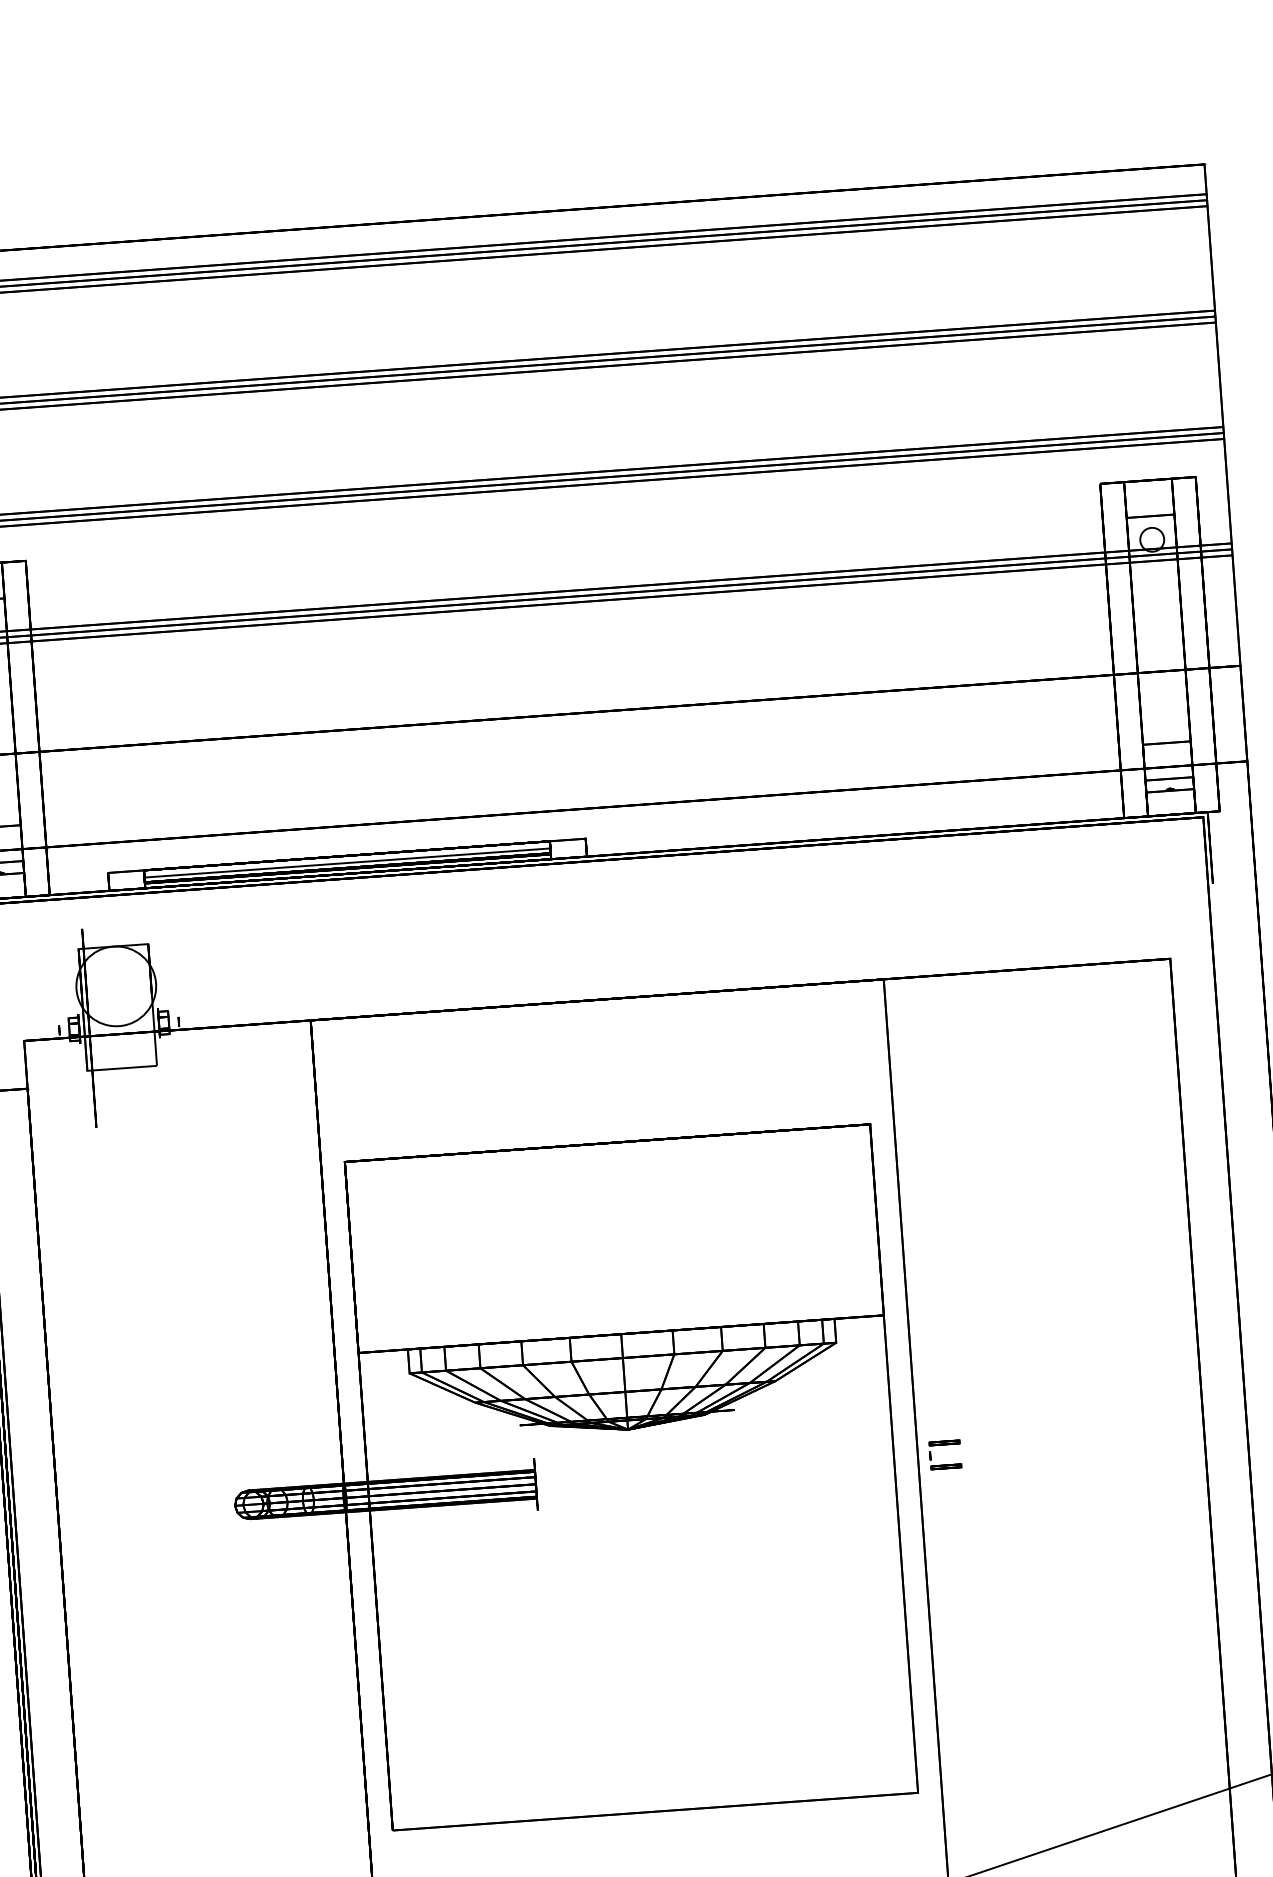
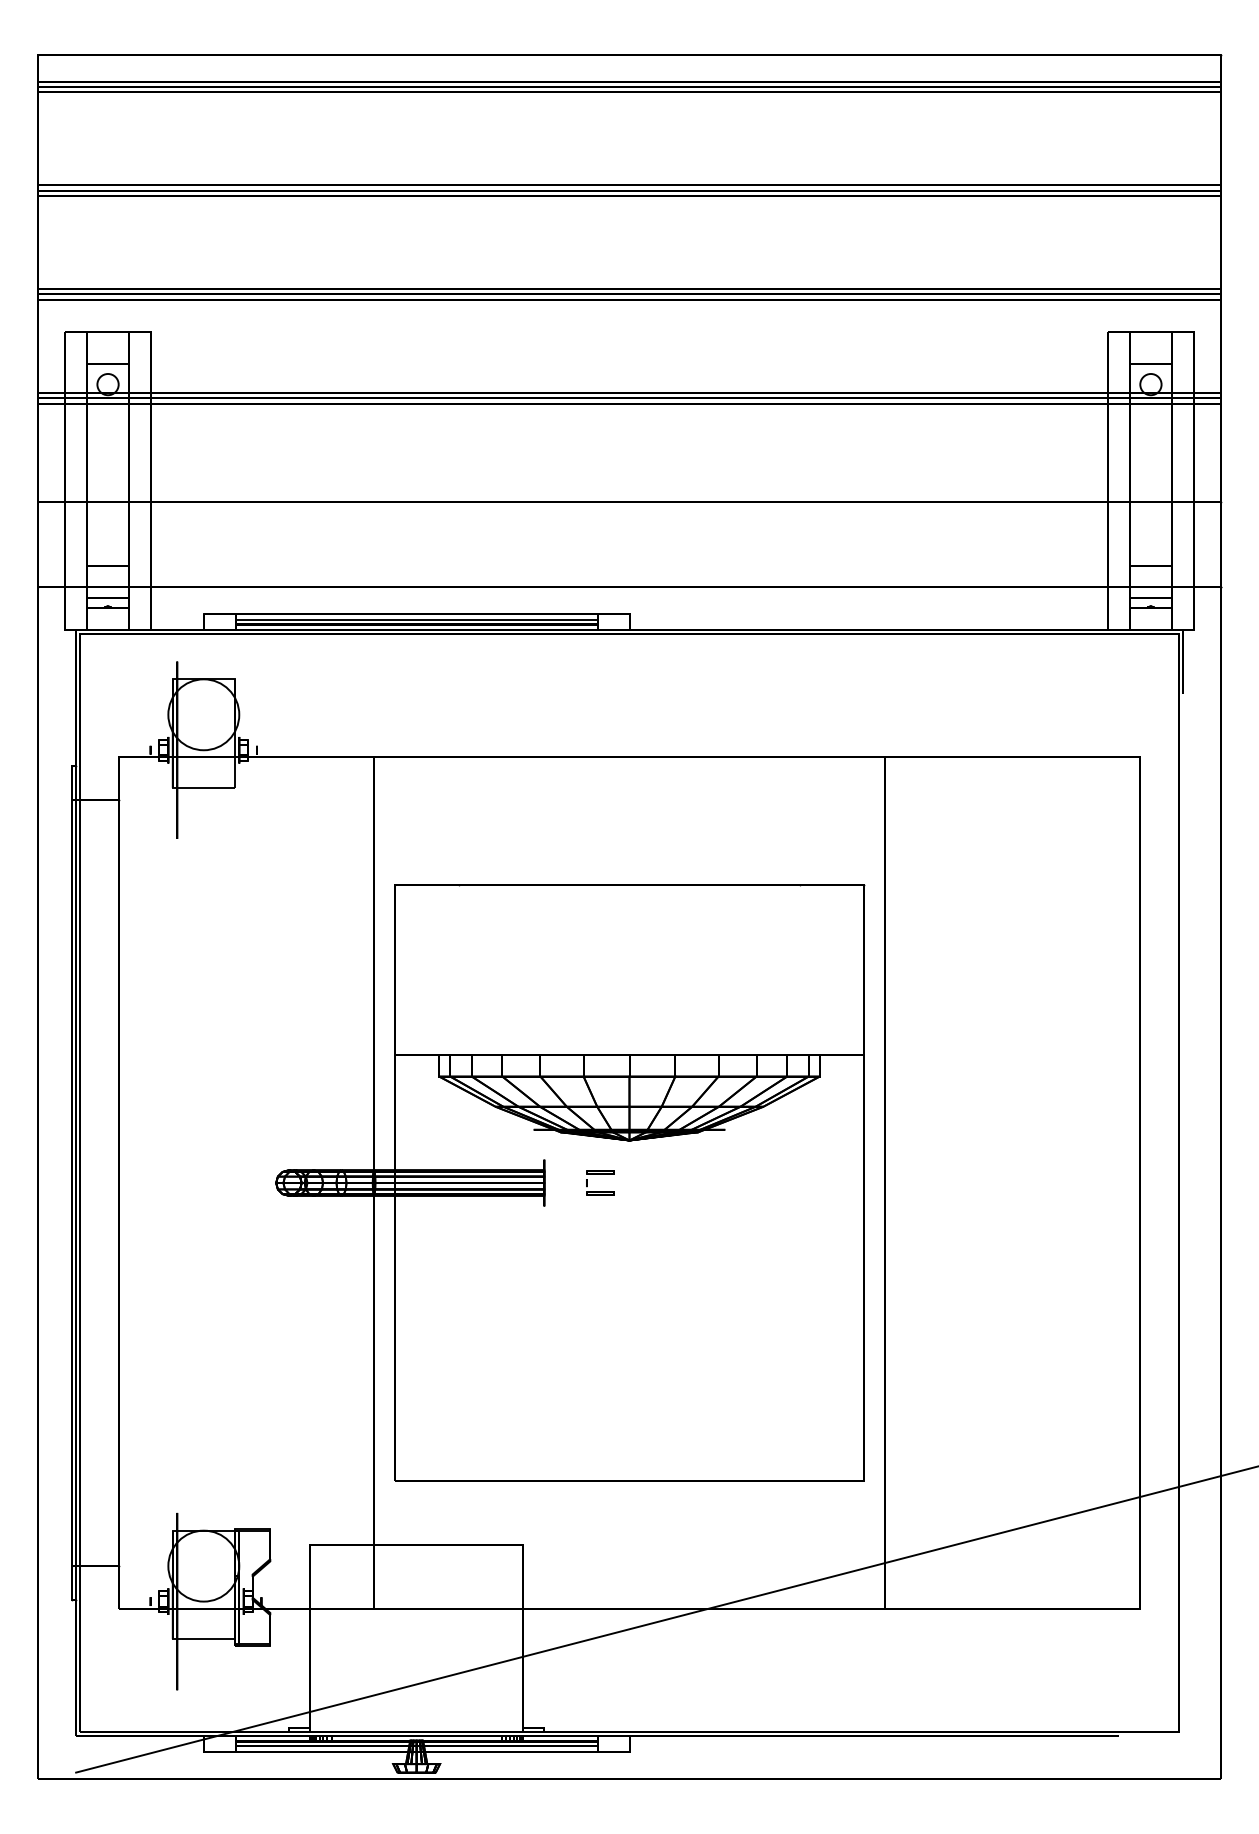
part: (944, 1445) -> (600, 1174), moved

